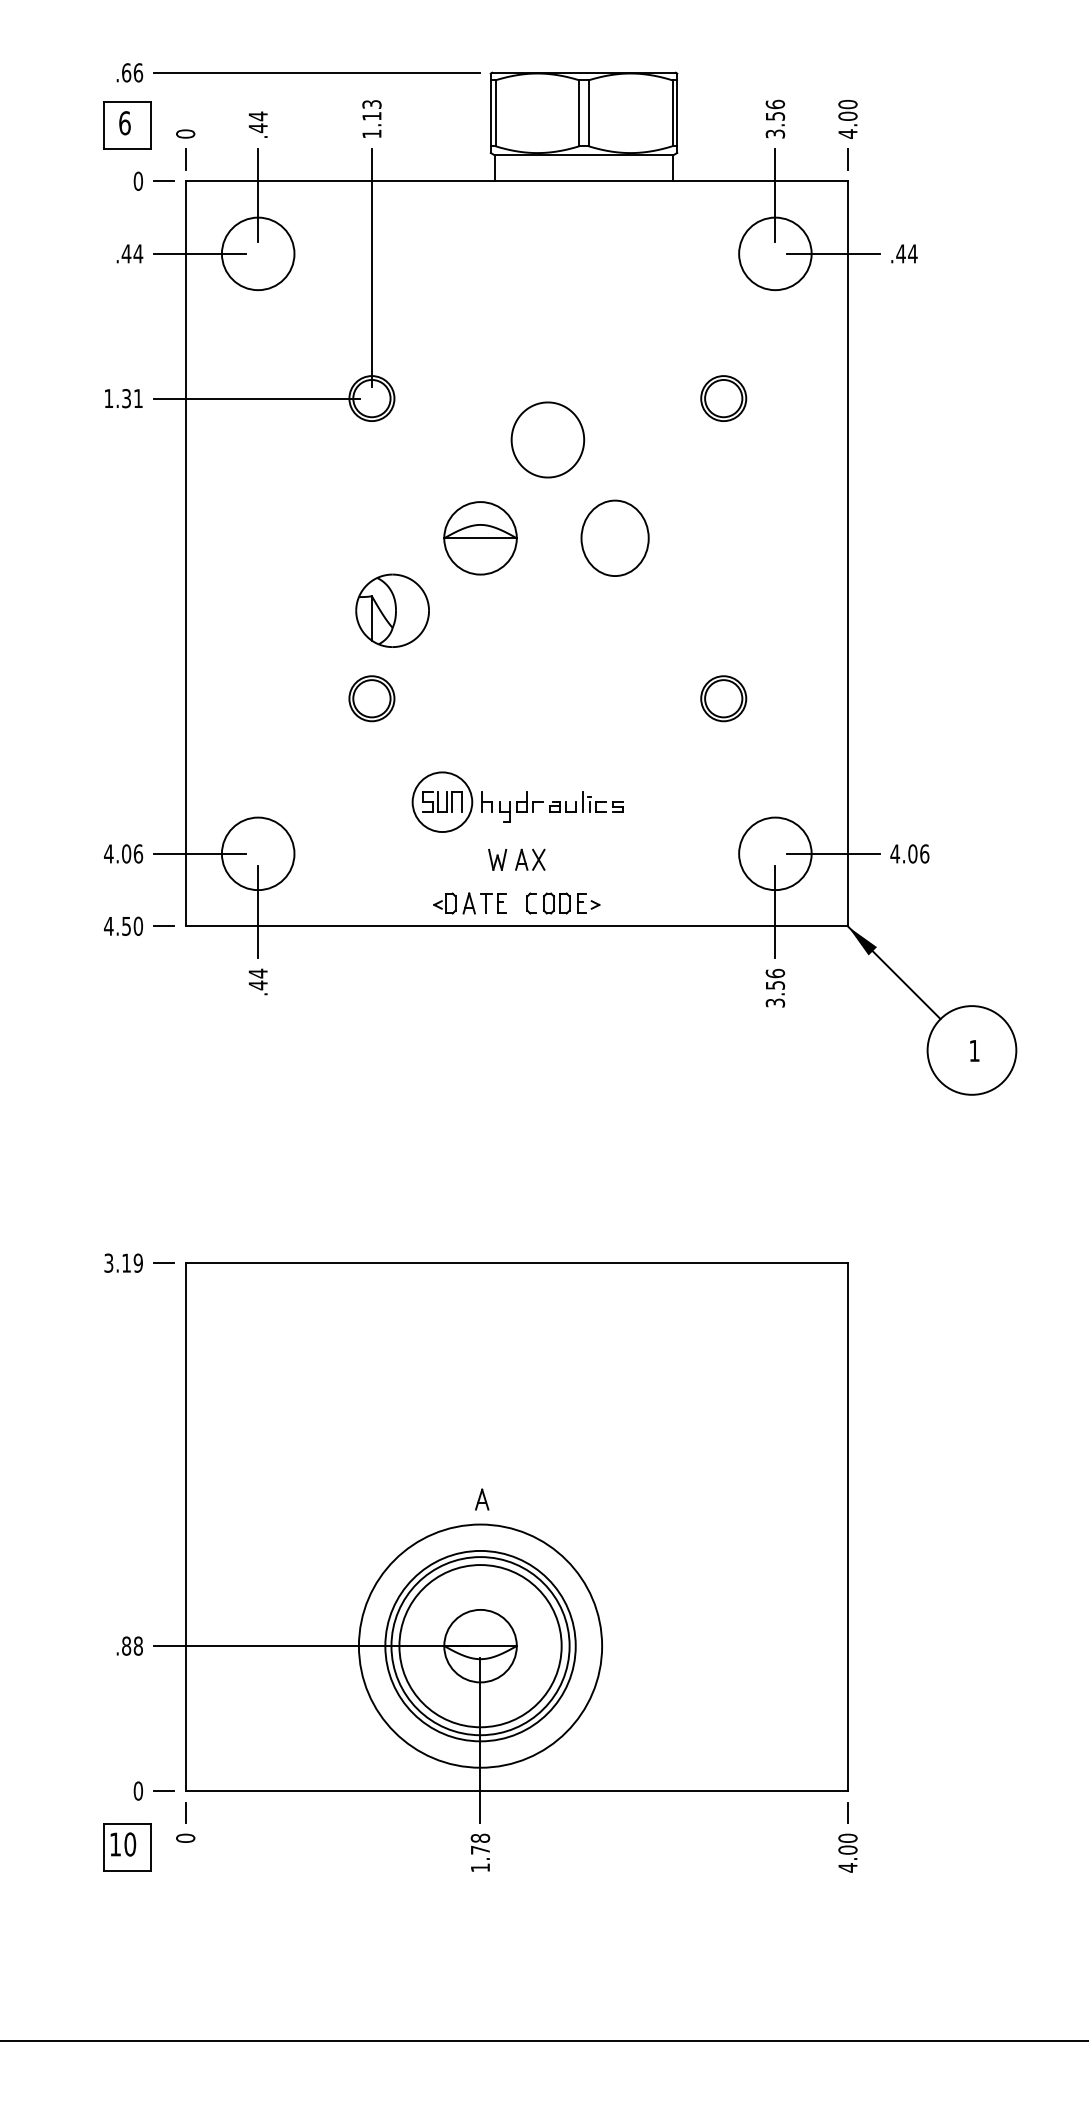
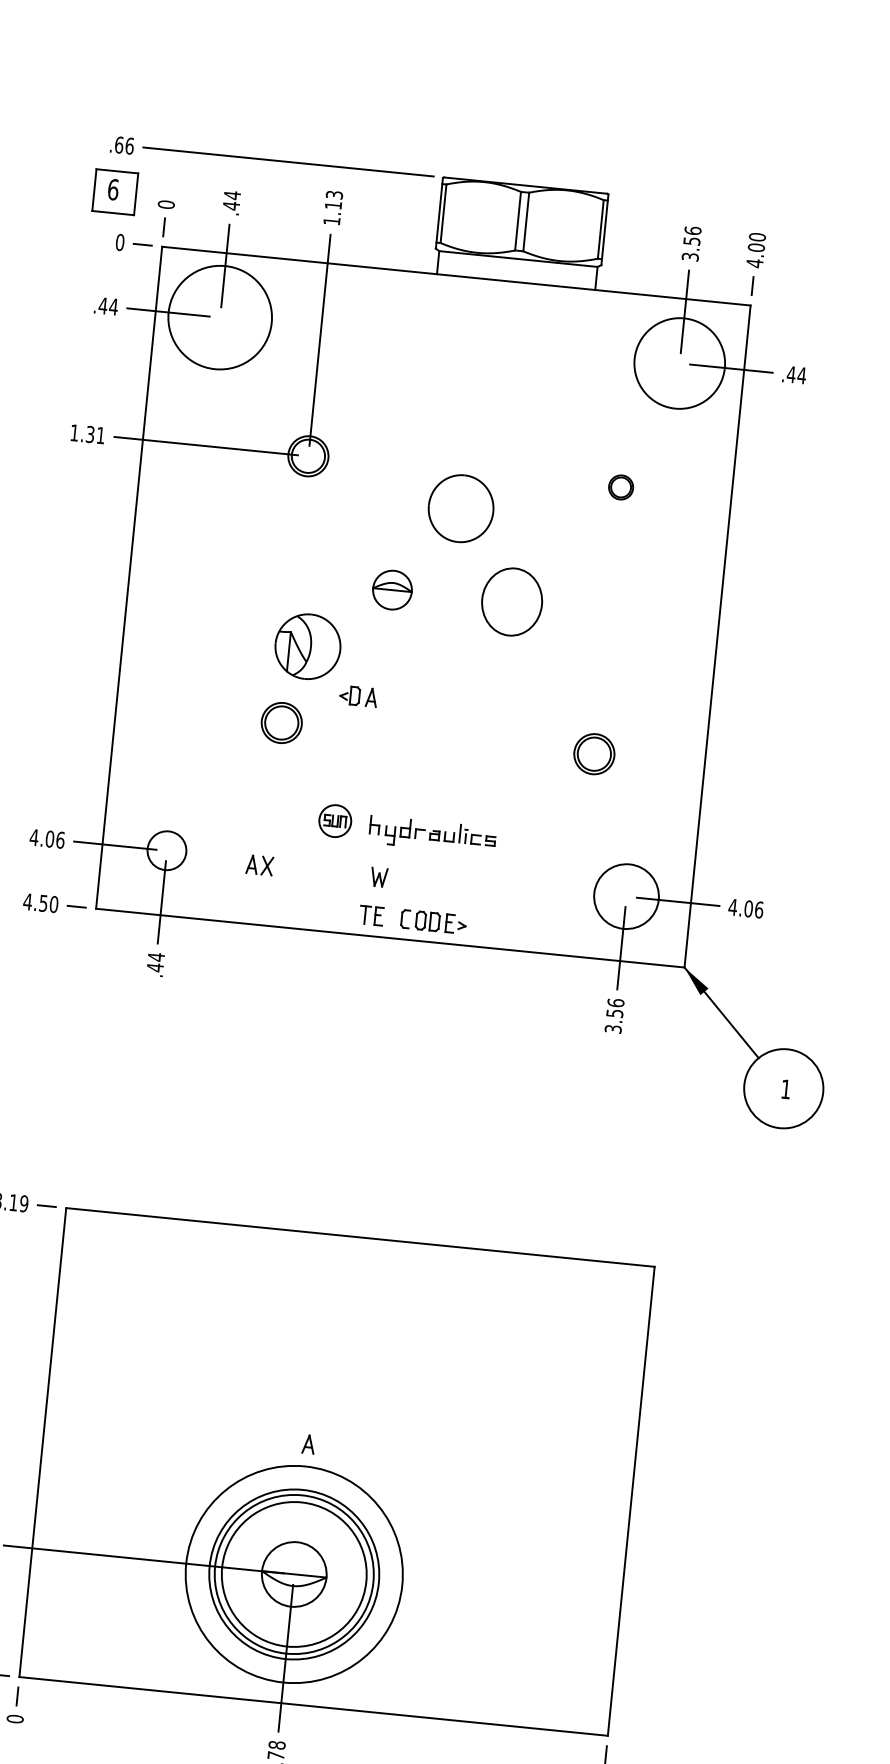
circle: (257, 253) -> (219, 317), size x1.6
circle: (775, 253) -> (679, 363), size x1.4
part: (723, 398) -> (620, 487), size x0.6
part: (480, 538) -> (392, 590), size x0.6
part: (442, 801) -> (335, 820), size x0.6
circle: (257, 853) -> (166, 850), size x0.6
part: (530, 859) -> (260, 865), moved
part: (454, 903) -> (358, 696), moved

